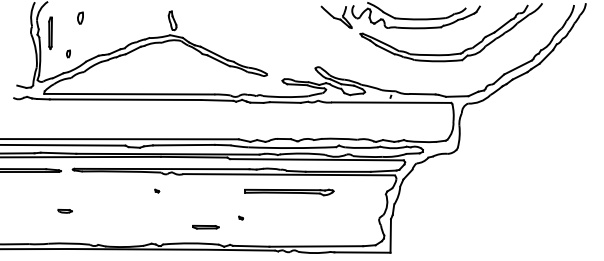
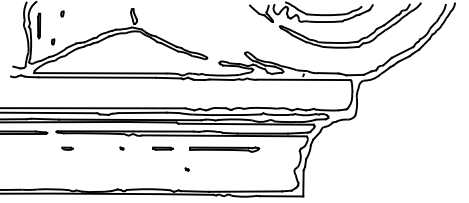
part: (80, 17) -> (62, 13), size x0.62
part: (64, 210) -> (67, 148), moved
part: (205, 226) -> (162, 148), moved

